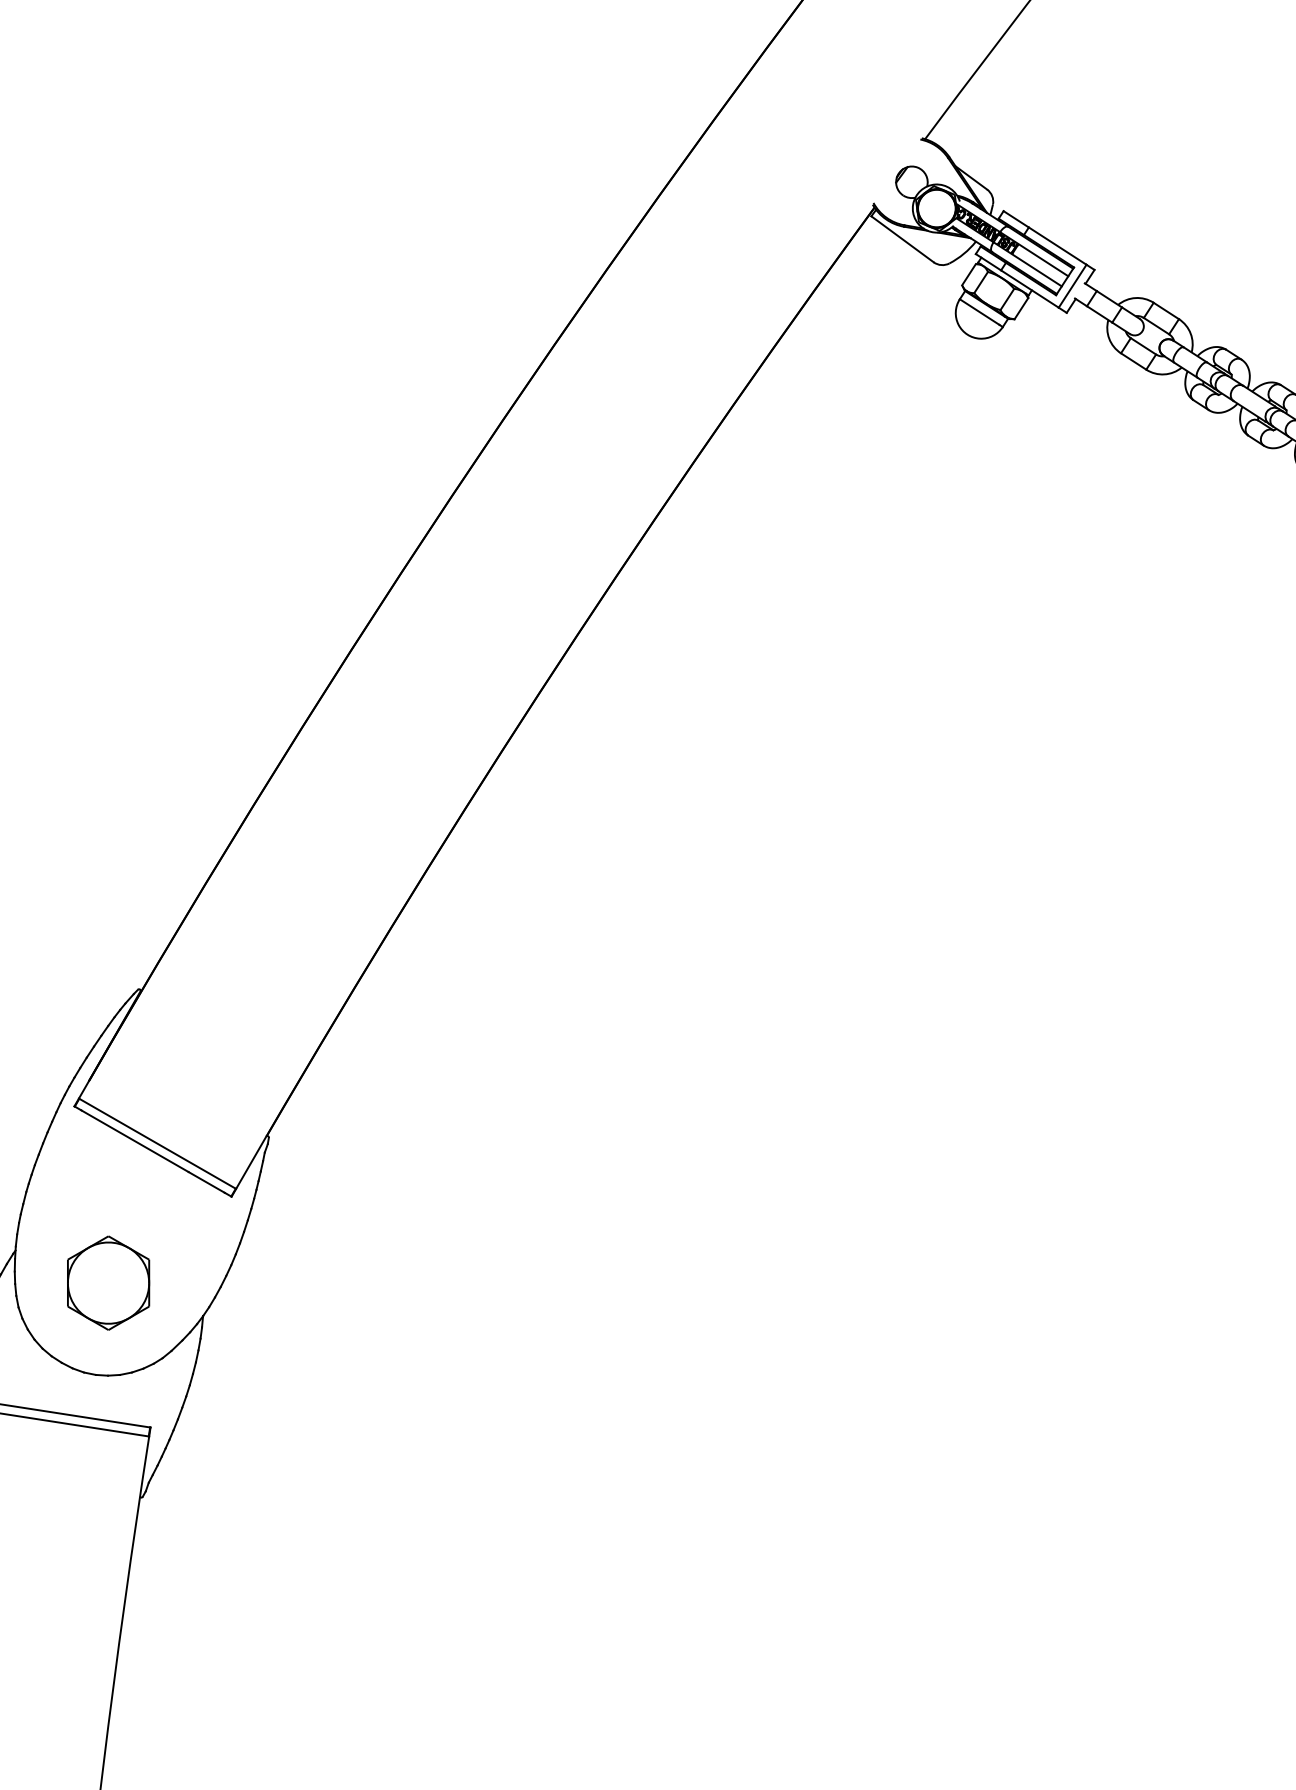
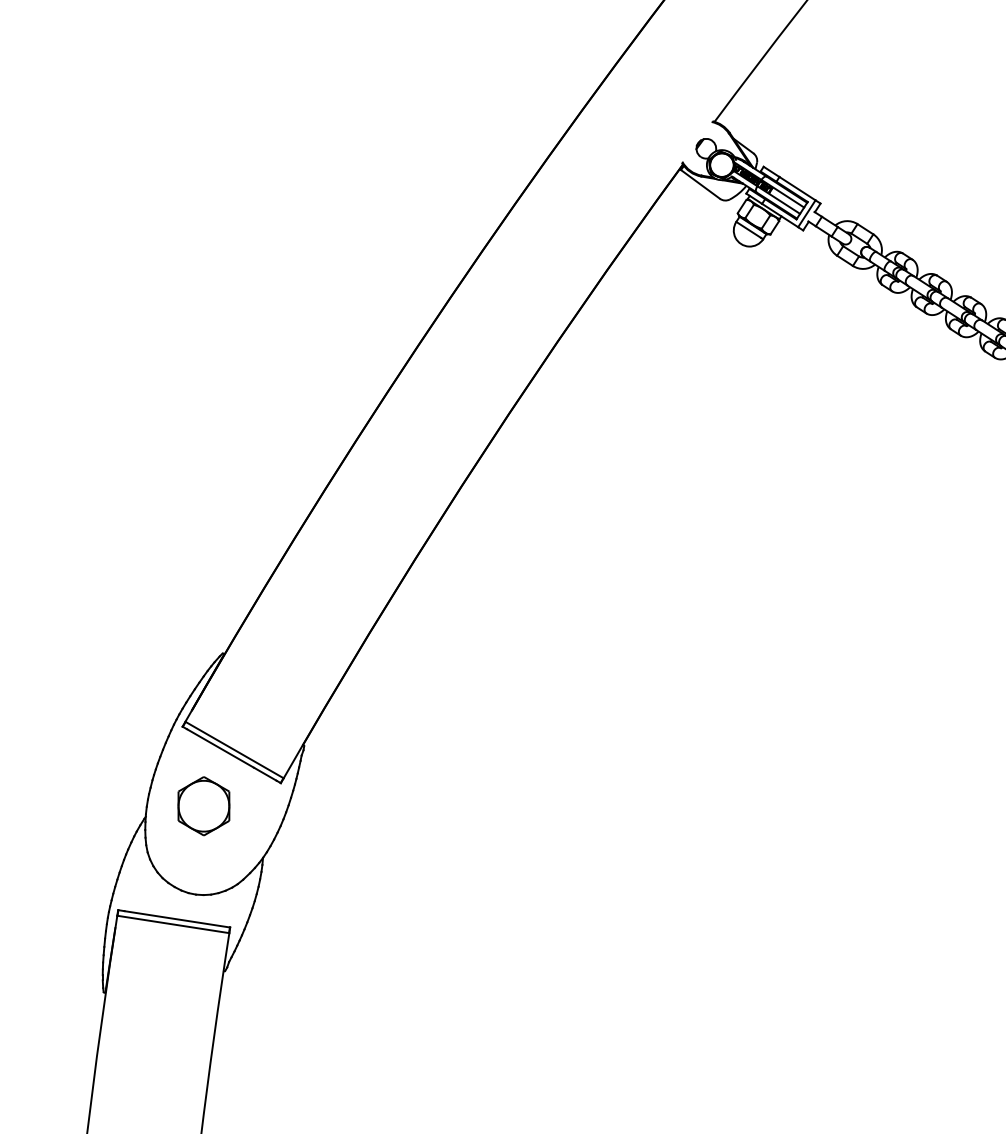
part: (107, 1283) -> (203, 806), moved

